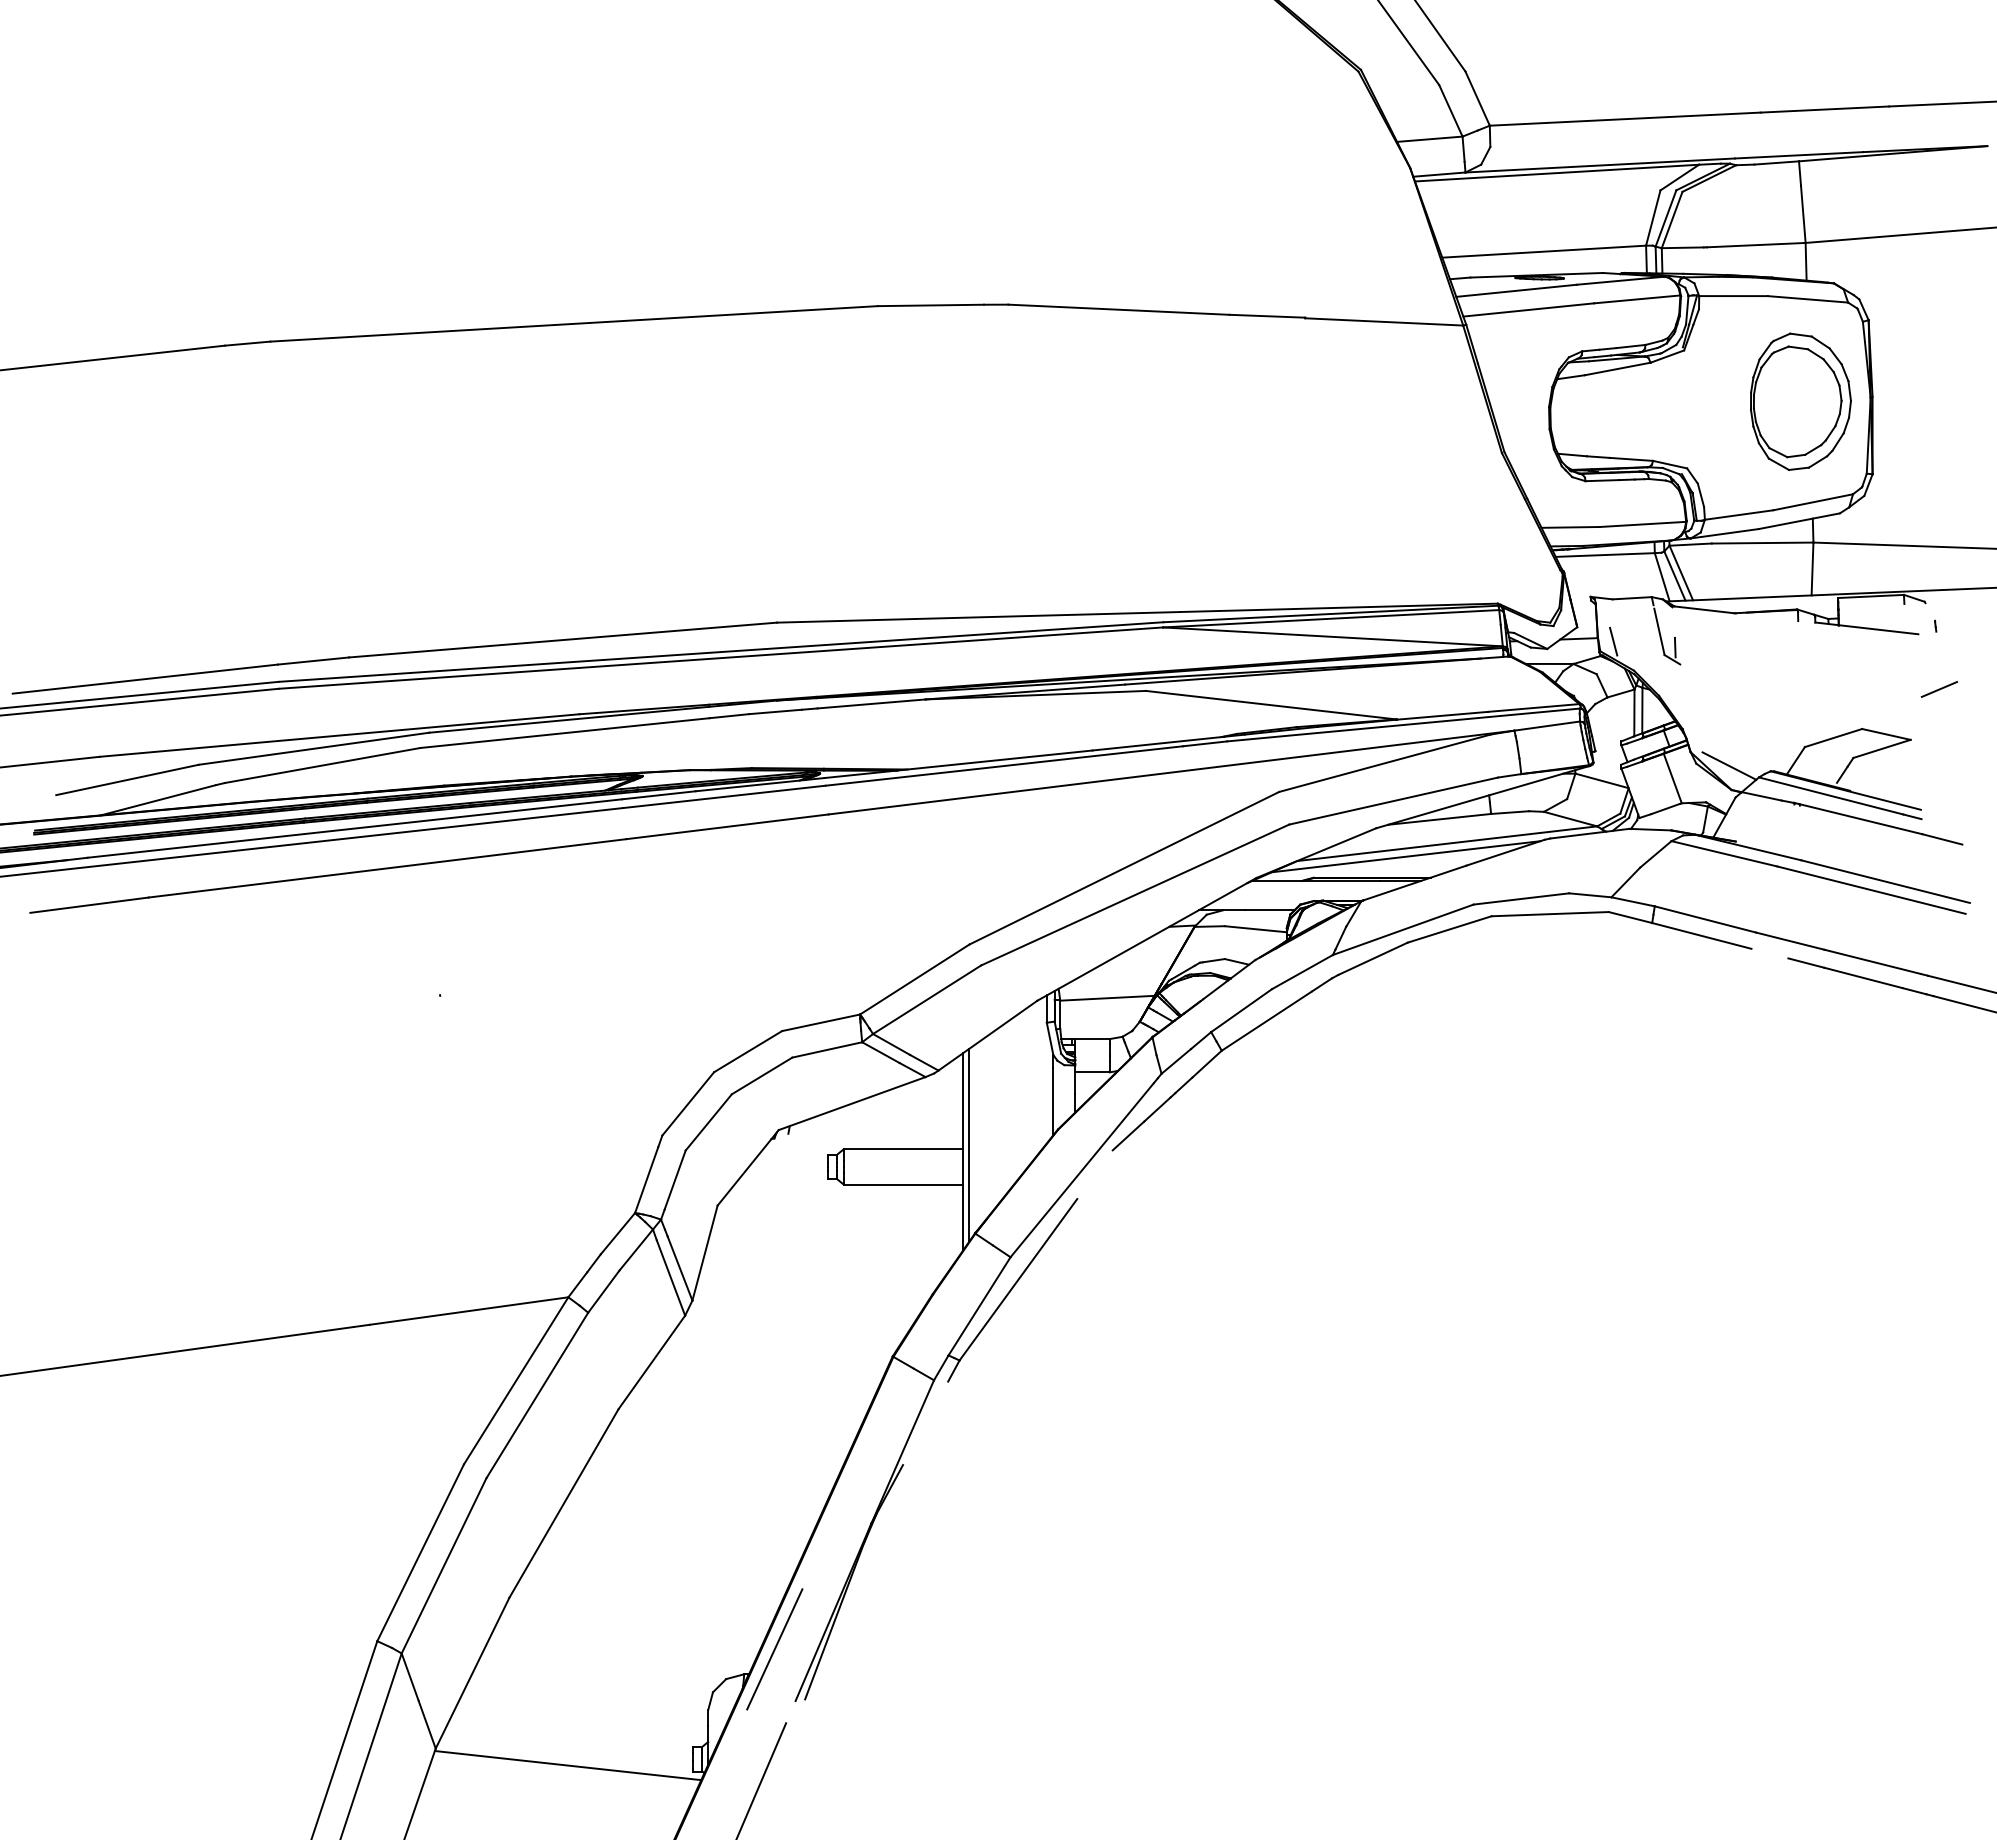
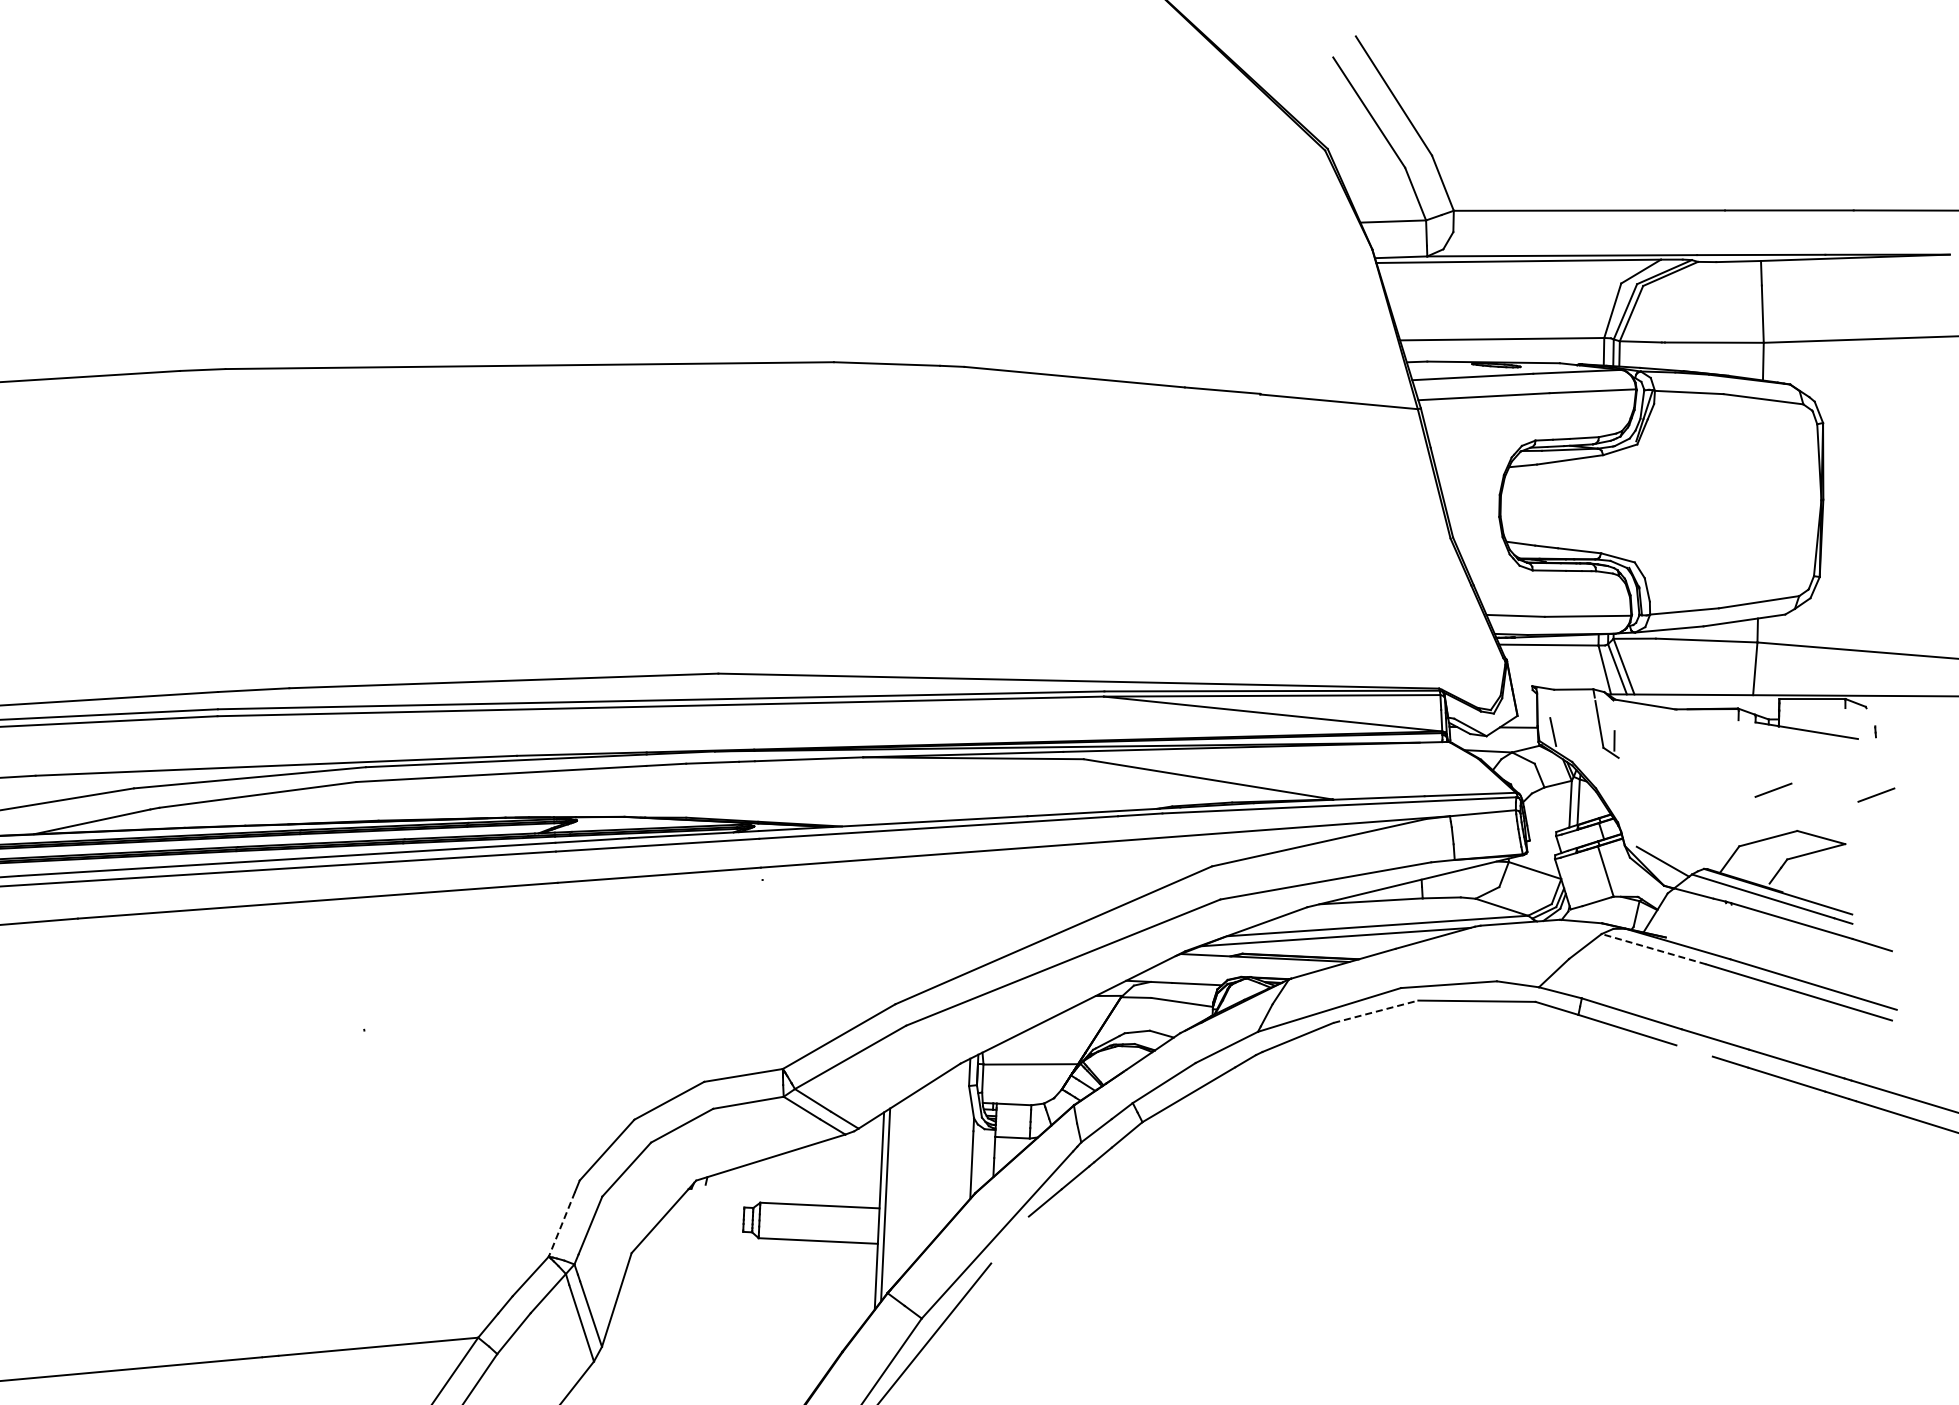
part: (1800, 401) -> (1751, 500), removed
line: (1836, 689) -> (1773, 790), added
line: (1724, 853) -> (1653, 948), solid -> dashed
line: (1449, 929) -> (1375, 1011), solid -> dashed
line: (646, 1180) -> (561, 1224), solid -> dashed

